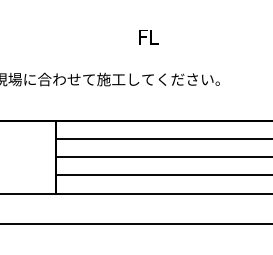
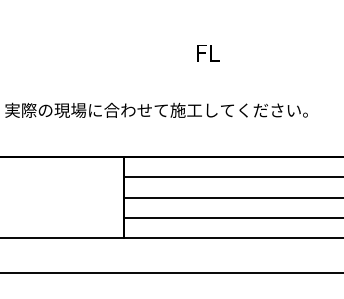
text: (149, 37) -> (208, 53), moved

